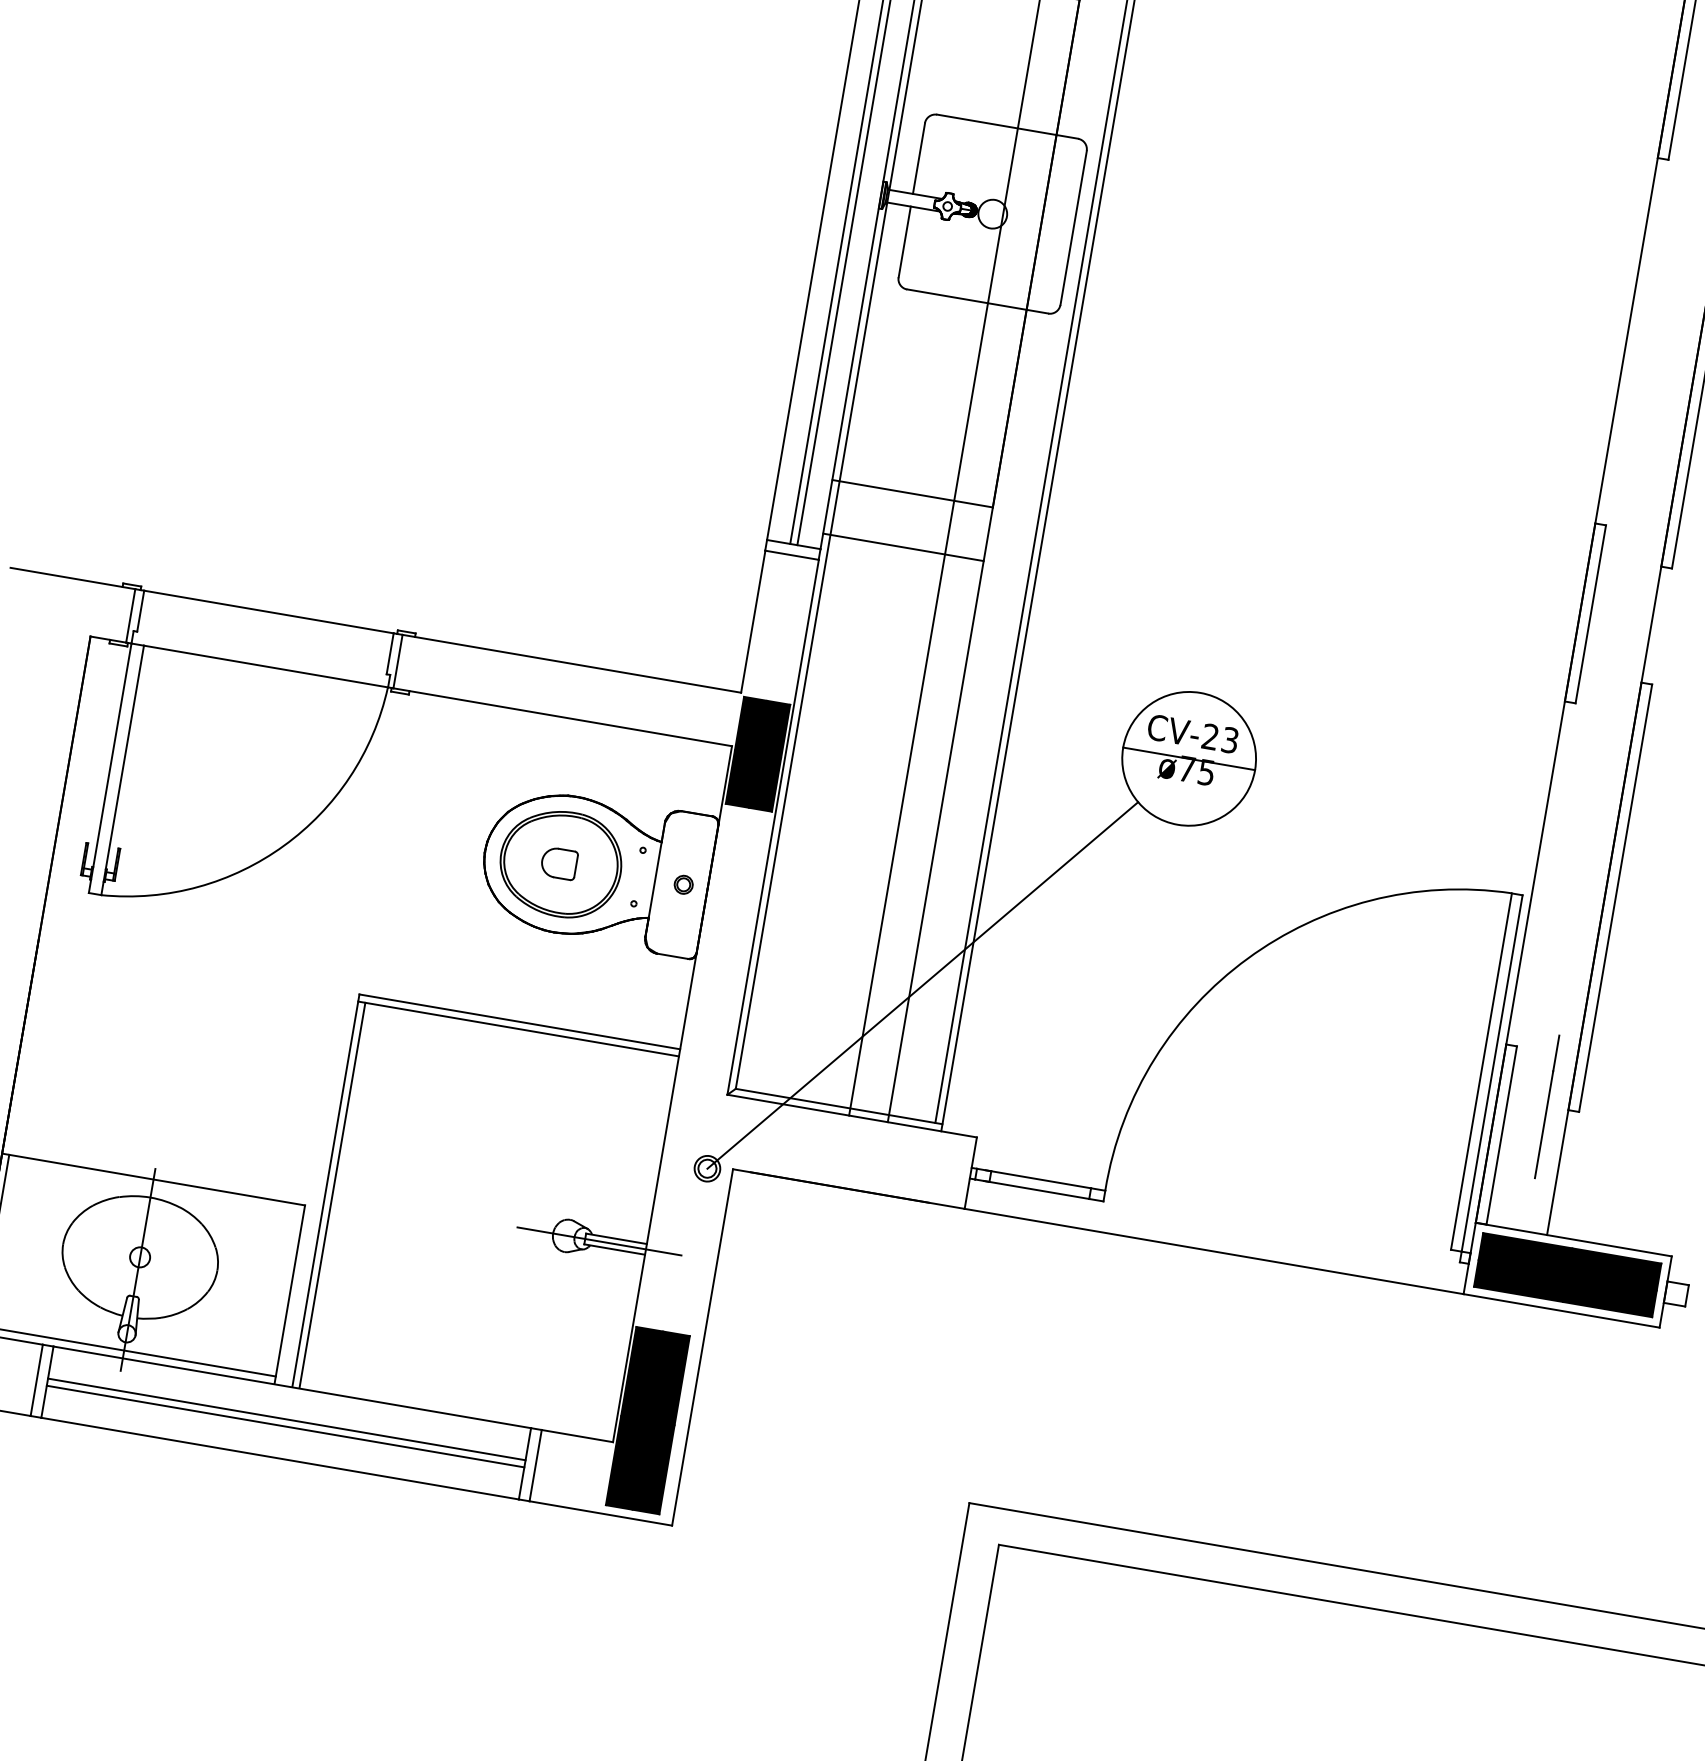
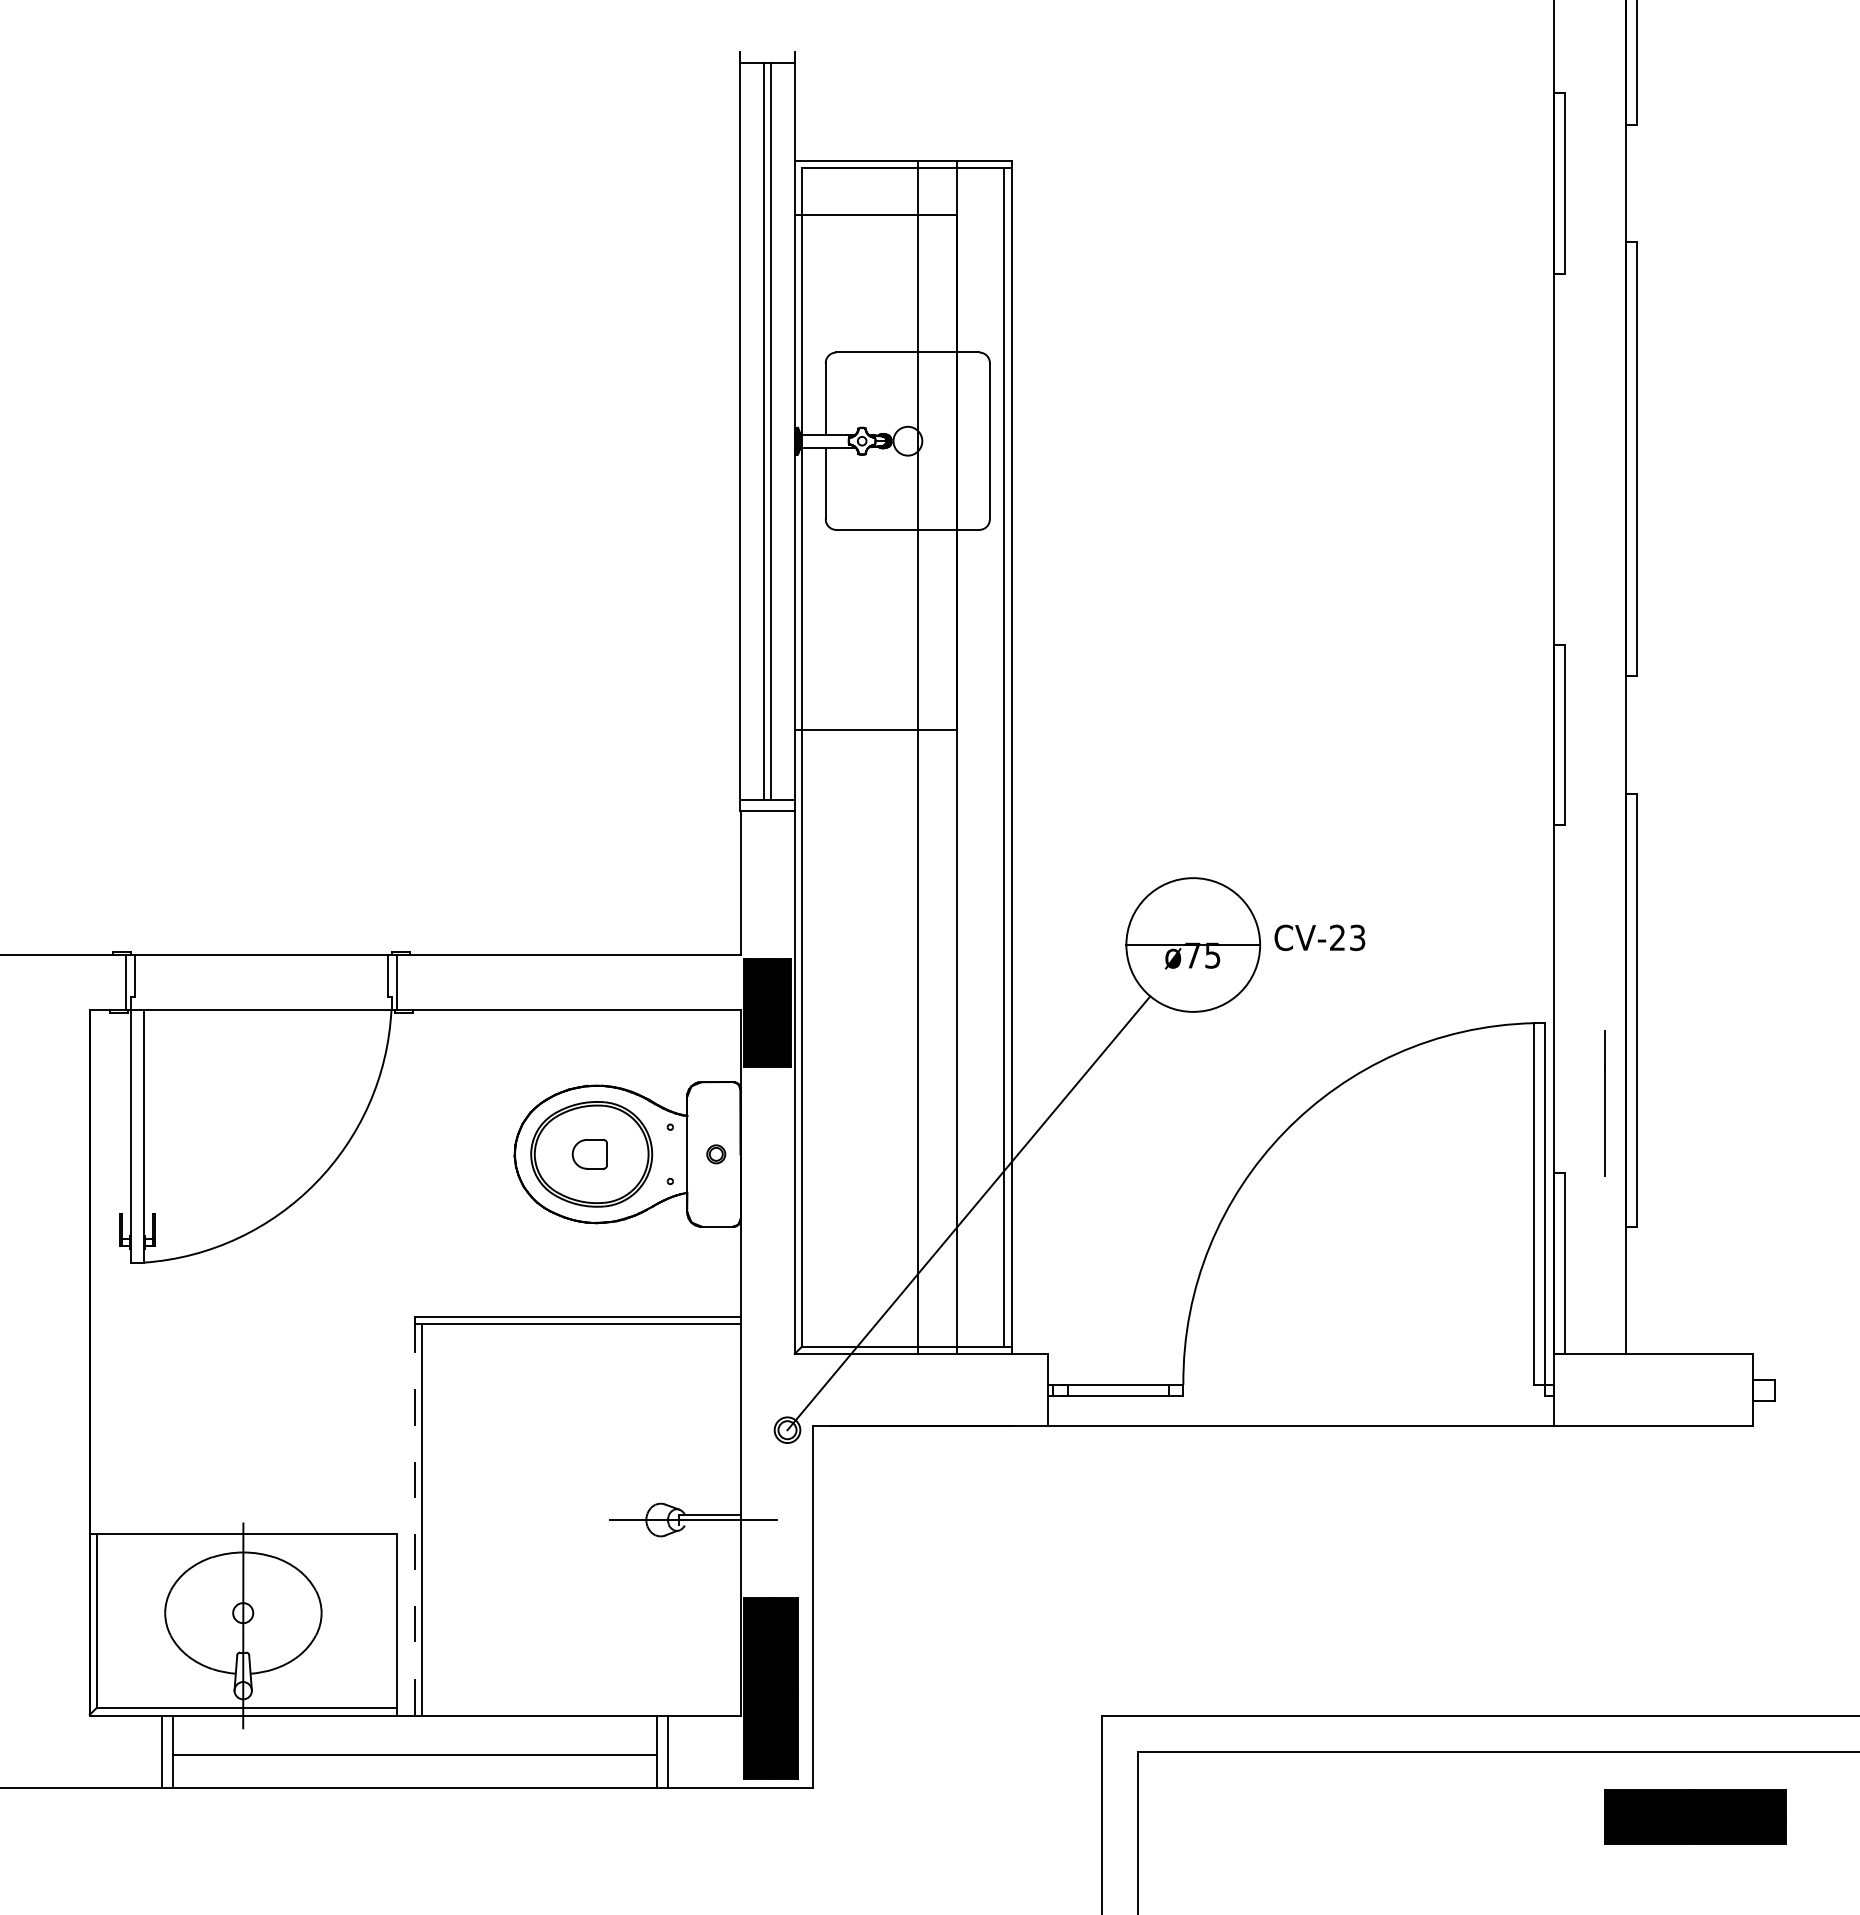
line: (902, 547) -> (875, 784), removed
text: (1192, 733) -> (1319, 937), moved
line: (1546, 1106) -> (1604, 1103), moved
line: (326, 1190) -> (415, 1515), solid -> dashed
line: (614, 1249) -> (709, 1525), removed
part: (1567, 1274) -> (1695, 1816), moved
line: (286, 1419) -> (414, 1748), removed

